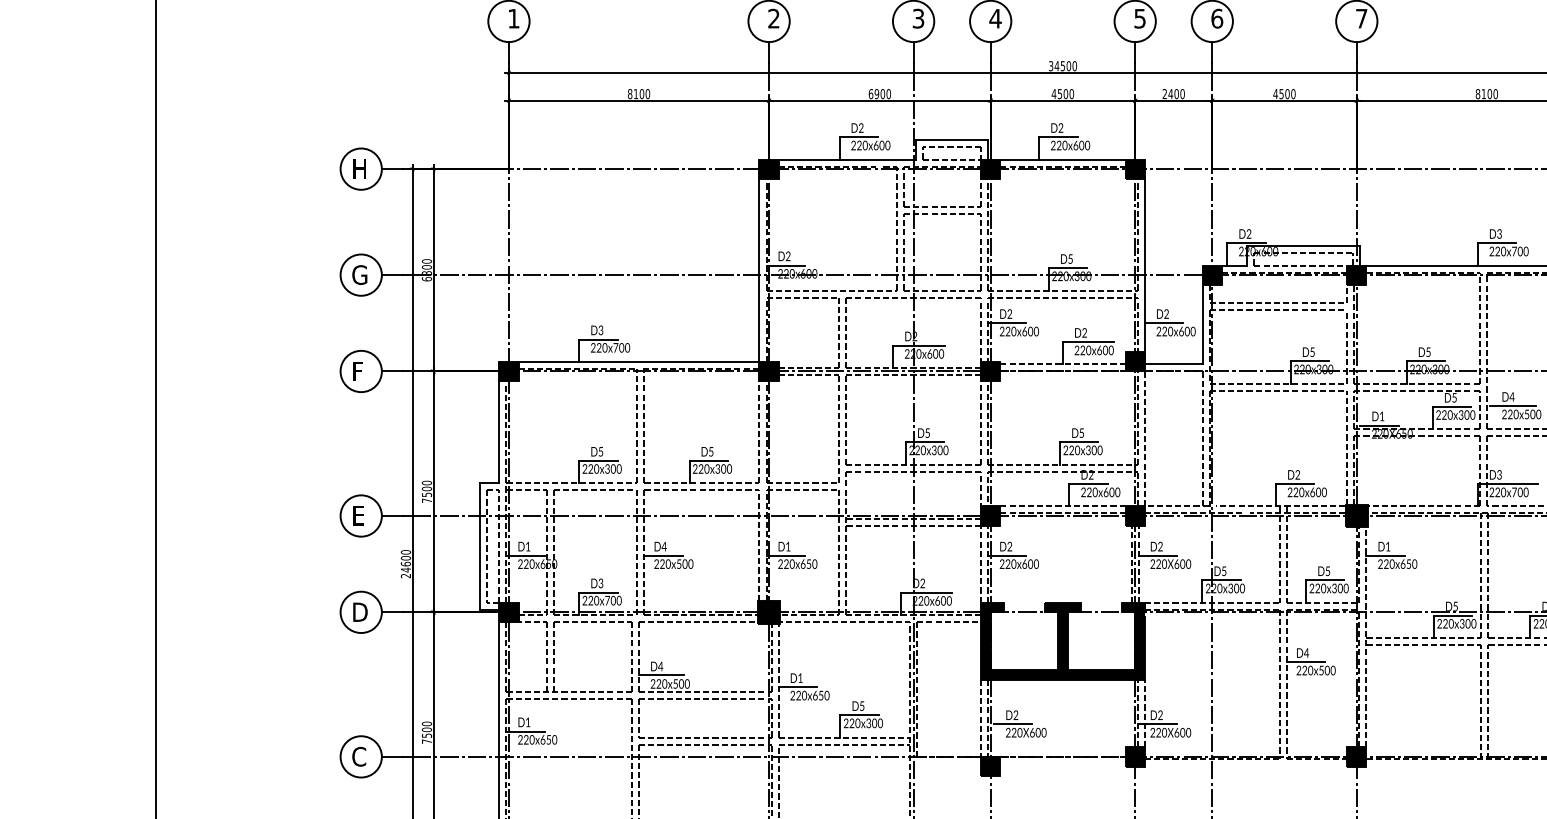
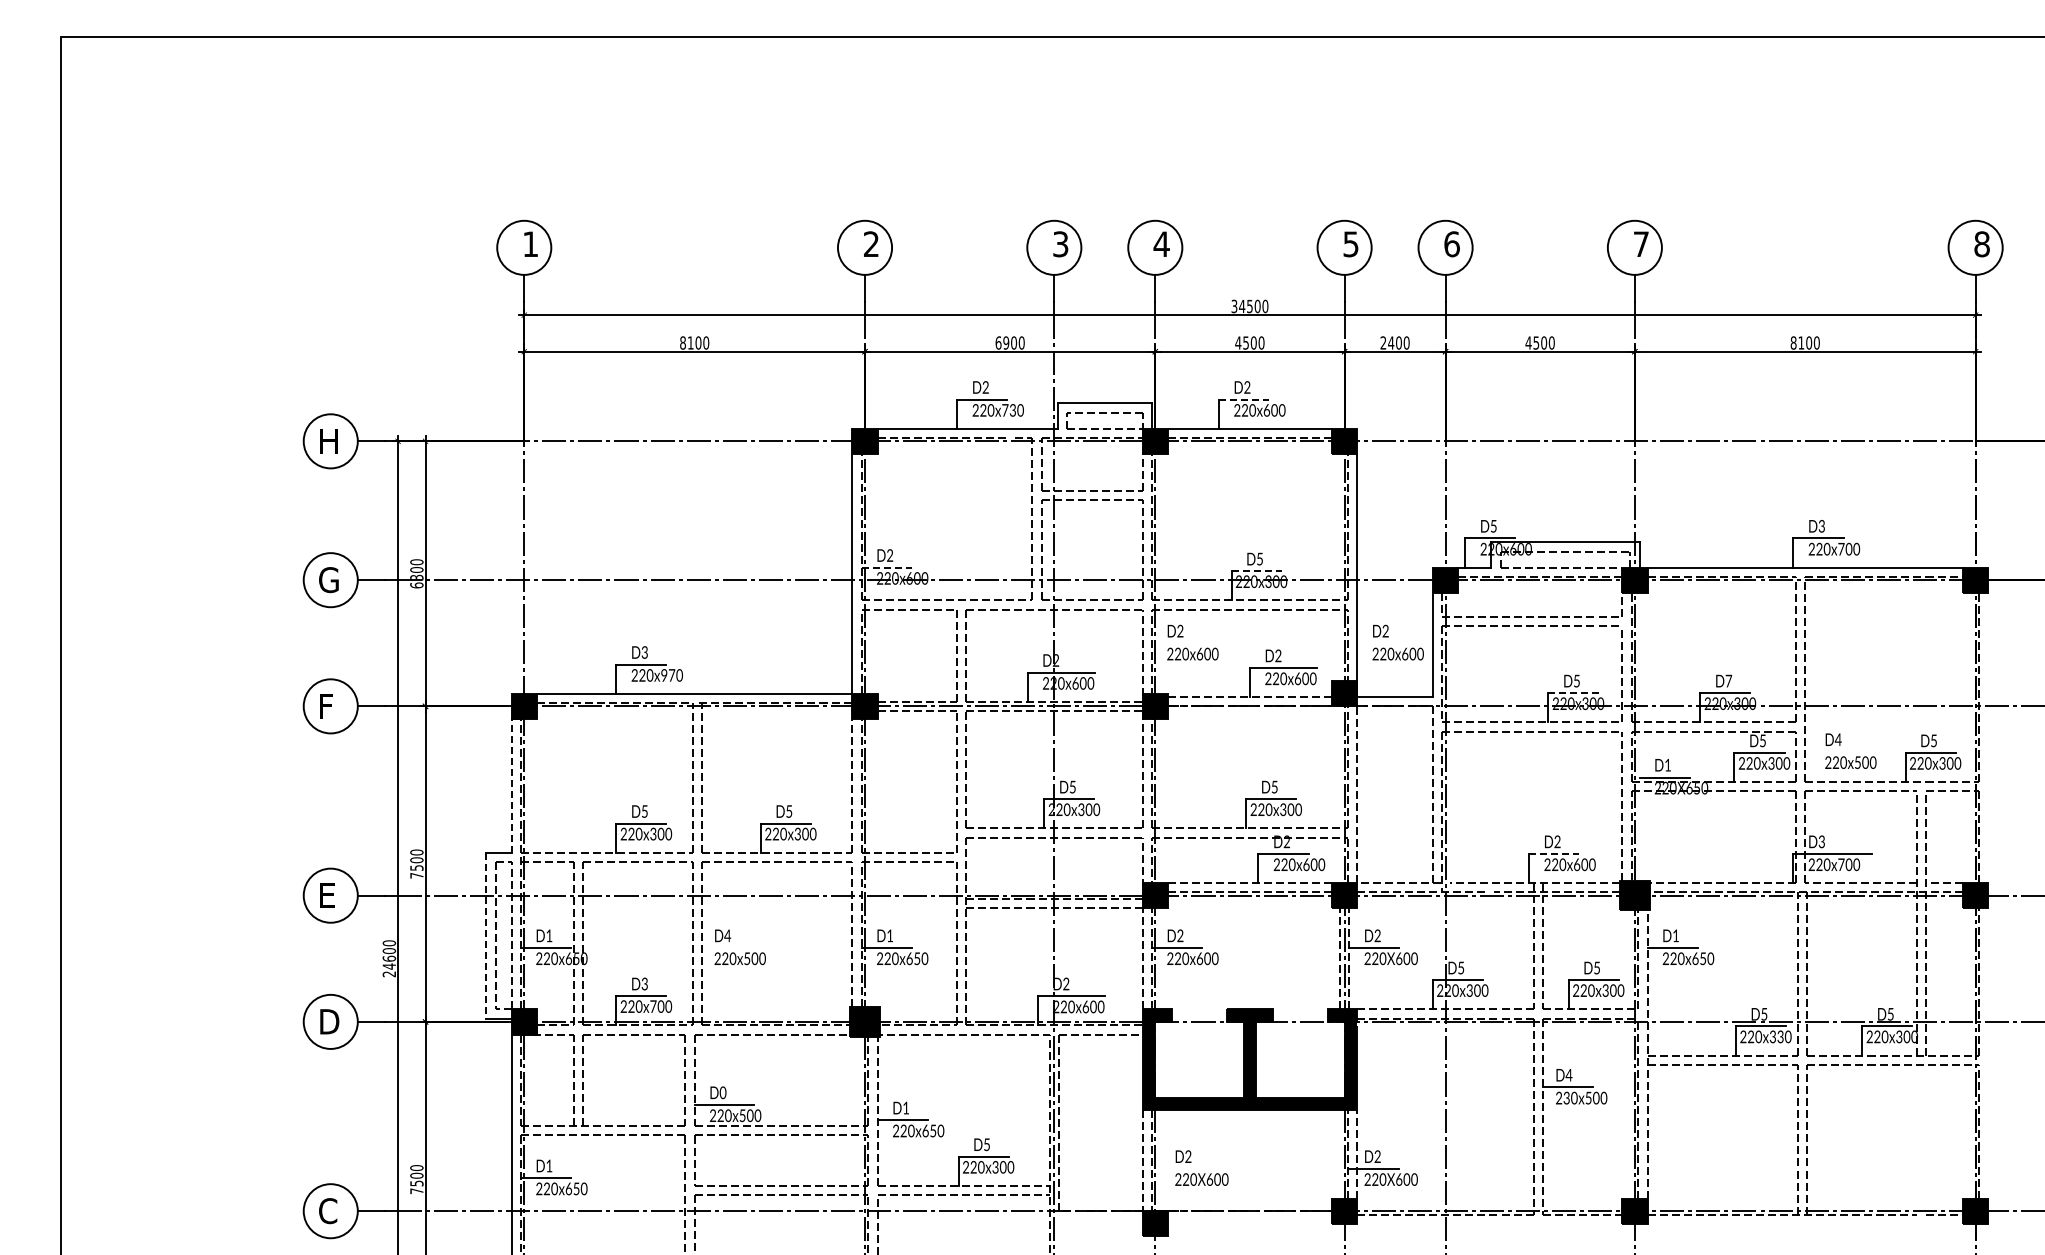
line: (1058, 137) -> (1244, 399), solid -> dashed
text: (879, 145) -> (1009, 410), 220x600 -> 220x730
text: (1248, 234) -> (1493, 526), D2 -> D5
line: (786, 265) -> (887, 567), solid -> dashed
line: (1068, 268) -> (1257, 571), solid -> dashed
line: (1006, 323) -> (1176, 643), removed
line: (1164, 323) -> (1382, 643), removed
text: (619, 347) -> (668, 675), 220x700 -> 220x970
text: (1428, 351) -> (1728, 680), D5 -> D7
line: (1309, 361) -> (1573, 693), solid -> dashed
line: (1513, 405) -> (1839, 751), removed
line: (499, 431) -> (511, 785), solid -> dashed
line: (1295, 483) -> (1554, 853), solid -> dashed
line: (480, 546) -> (486, 935), solid -> dashed
line: (663, 555) -> (726, 947), removed
text: (1467, 623) -> (1780, 1036), 220x300 -> 220x330
text: (660, 666) -> (722, 1092), D4 -> D0
text: (1304, 672) -> (1566, 1100), 220x500 -> 230x500
line: (1012, 724) -> (1184, 1168), removed

